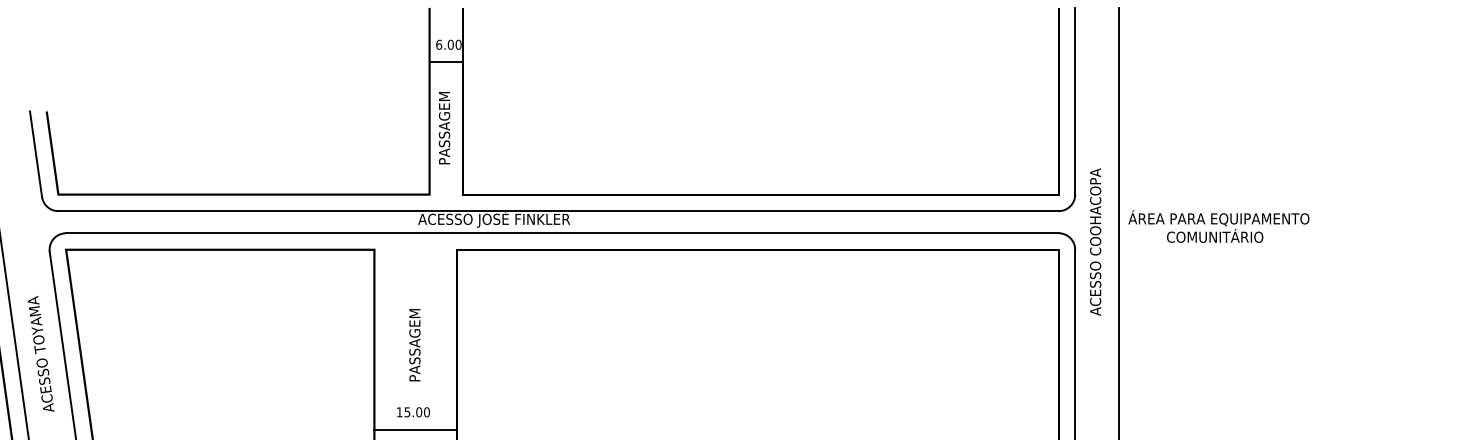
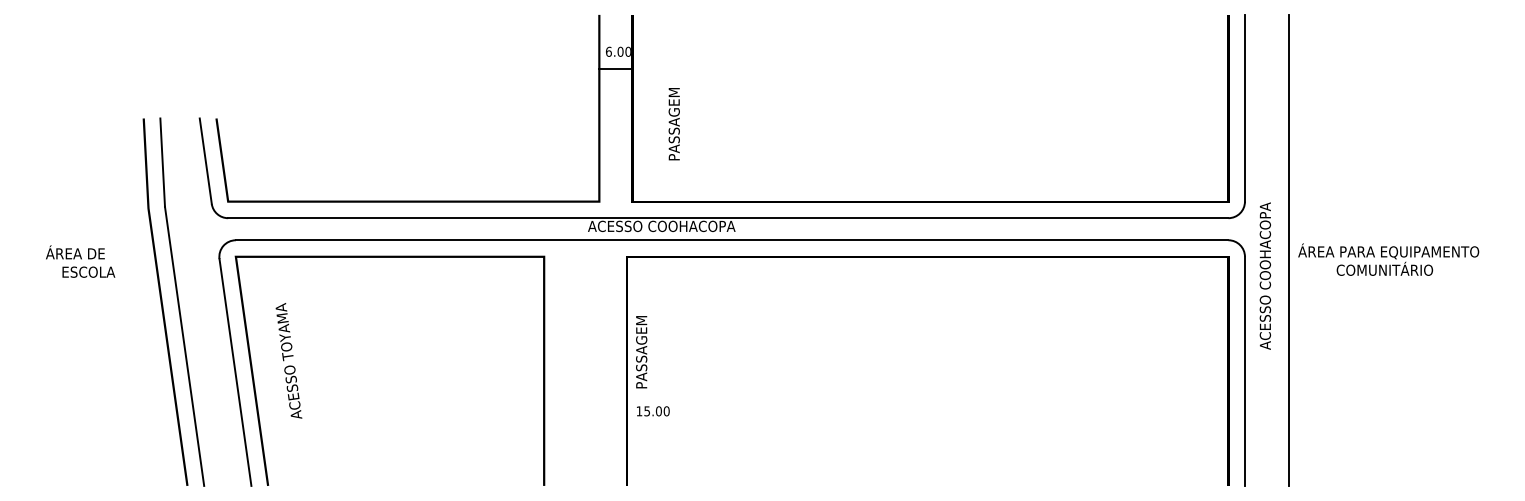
text: (443, 128) -> (673, 124), moved
text: (522, 219) -> (692, 226), ACESSO JOSÉ FINKLER -> ACESSO COOHACOPA
text: (1218, 226) -> (1388, 259), moved
text: (1094, 241) -> (1264, 275), moved
text: (414, 345) -> (641, 352), moved
text: (40, 353) -> (288, 360), moved
text: (413, 412) -> (653, 411), moved
line: (415, 429) -> (585, 436), removed

